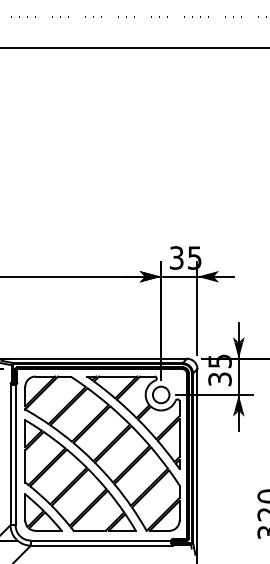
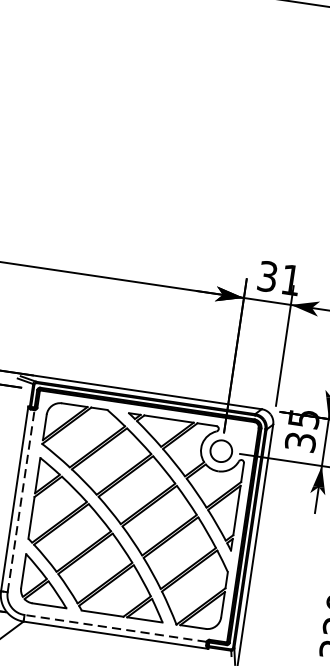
text: (194, 257) -> (290, 279), 35 -> 31
line: (15, 454) -> (21, 500), solid -> dashed
line: (100, 540) -> (114, 628), solid -> dashed

